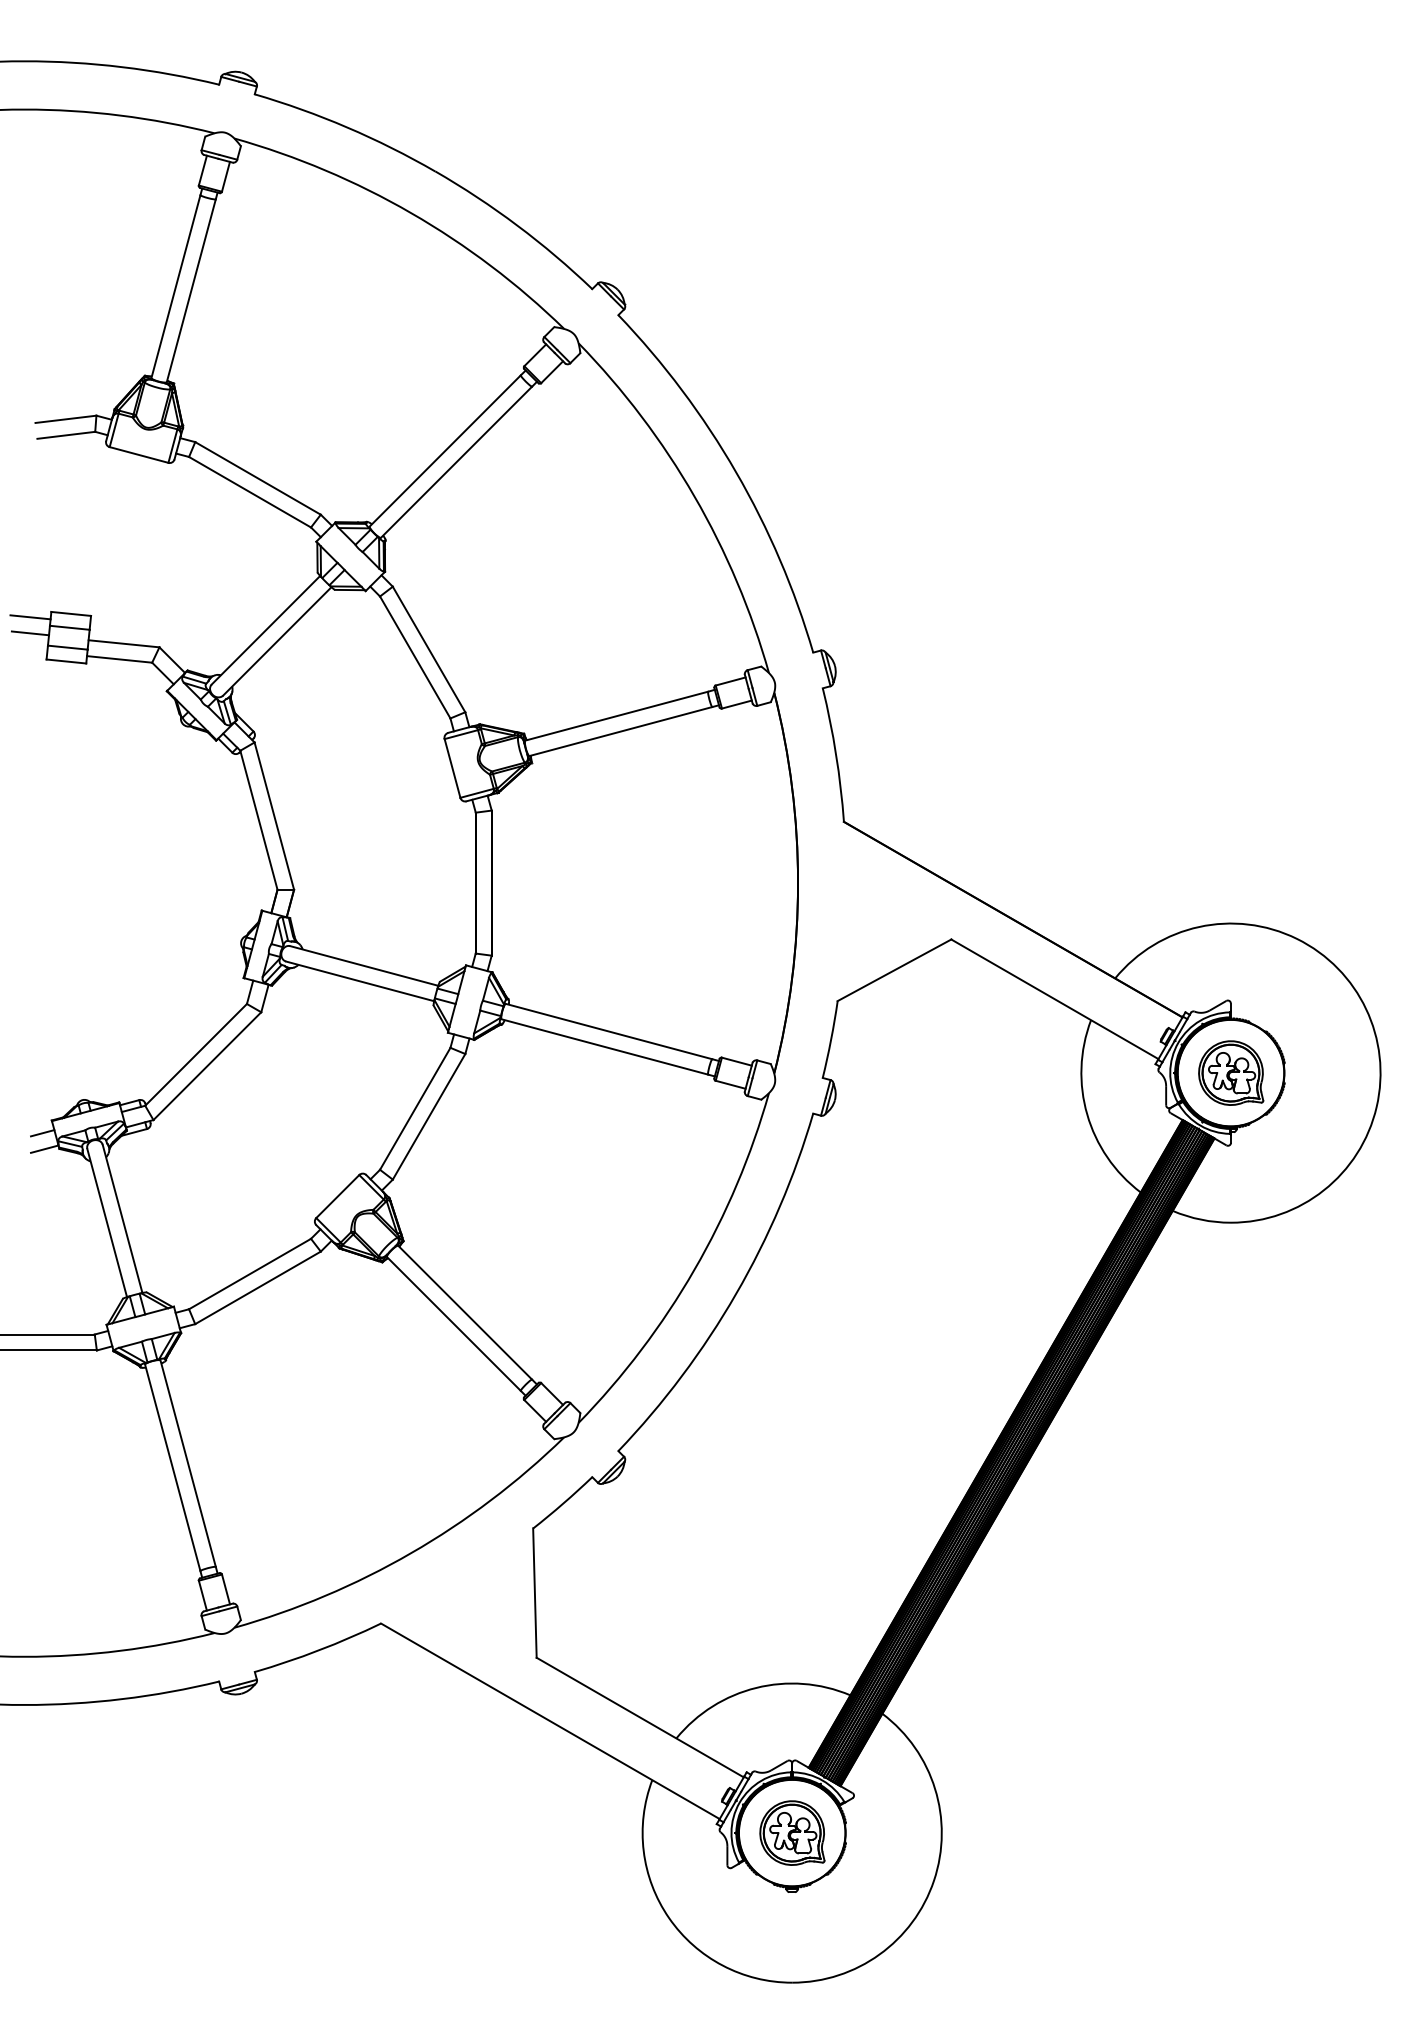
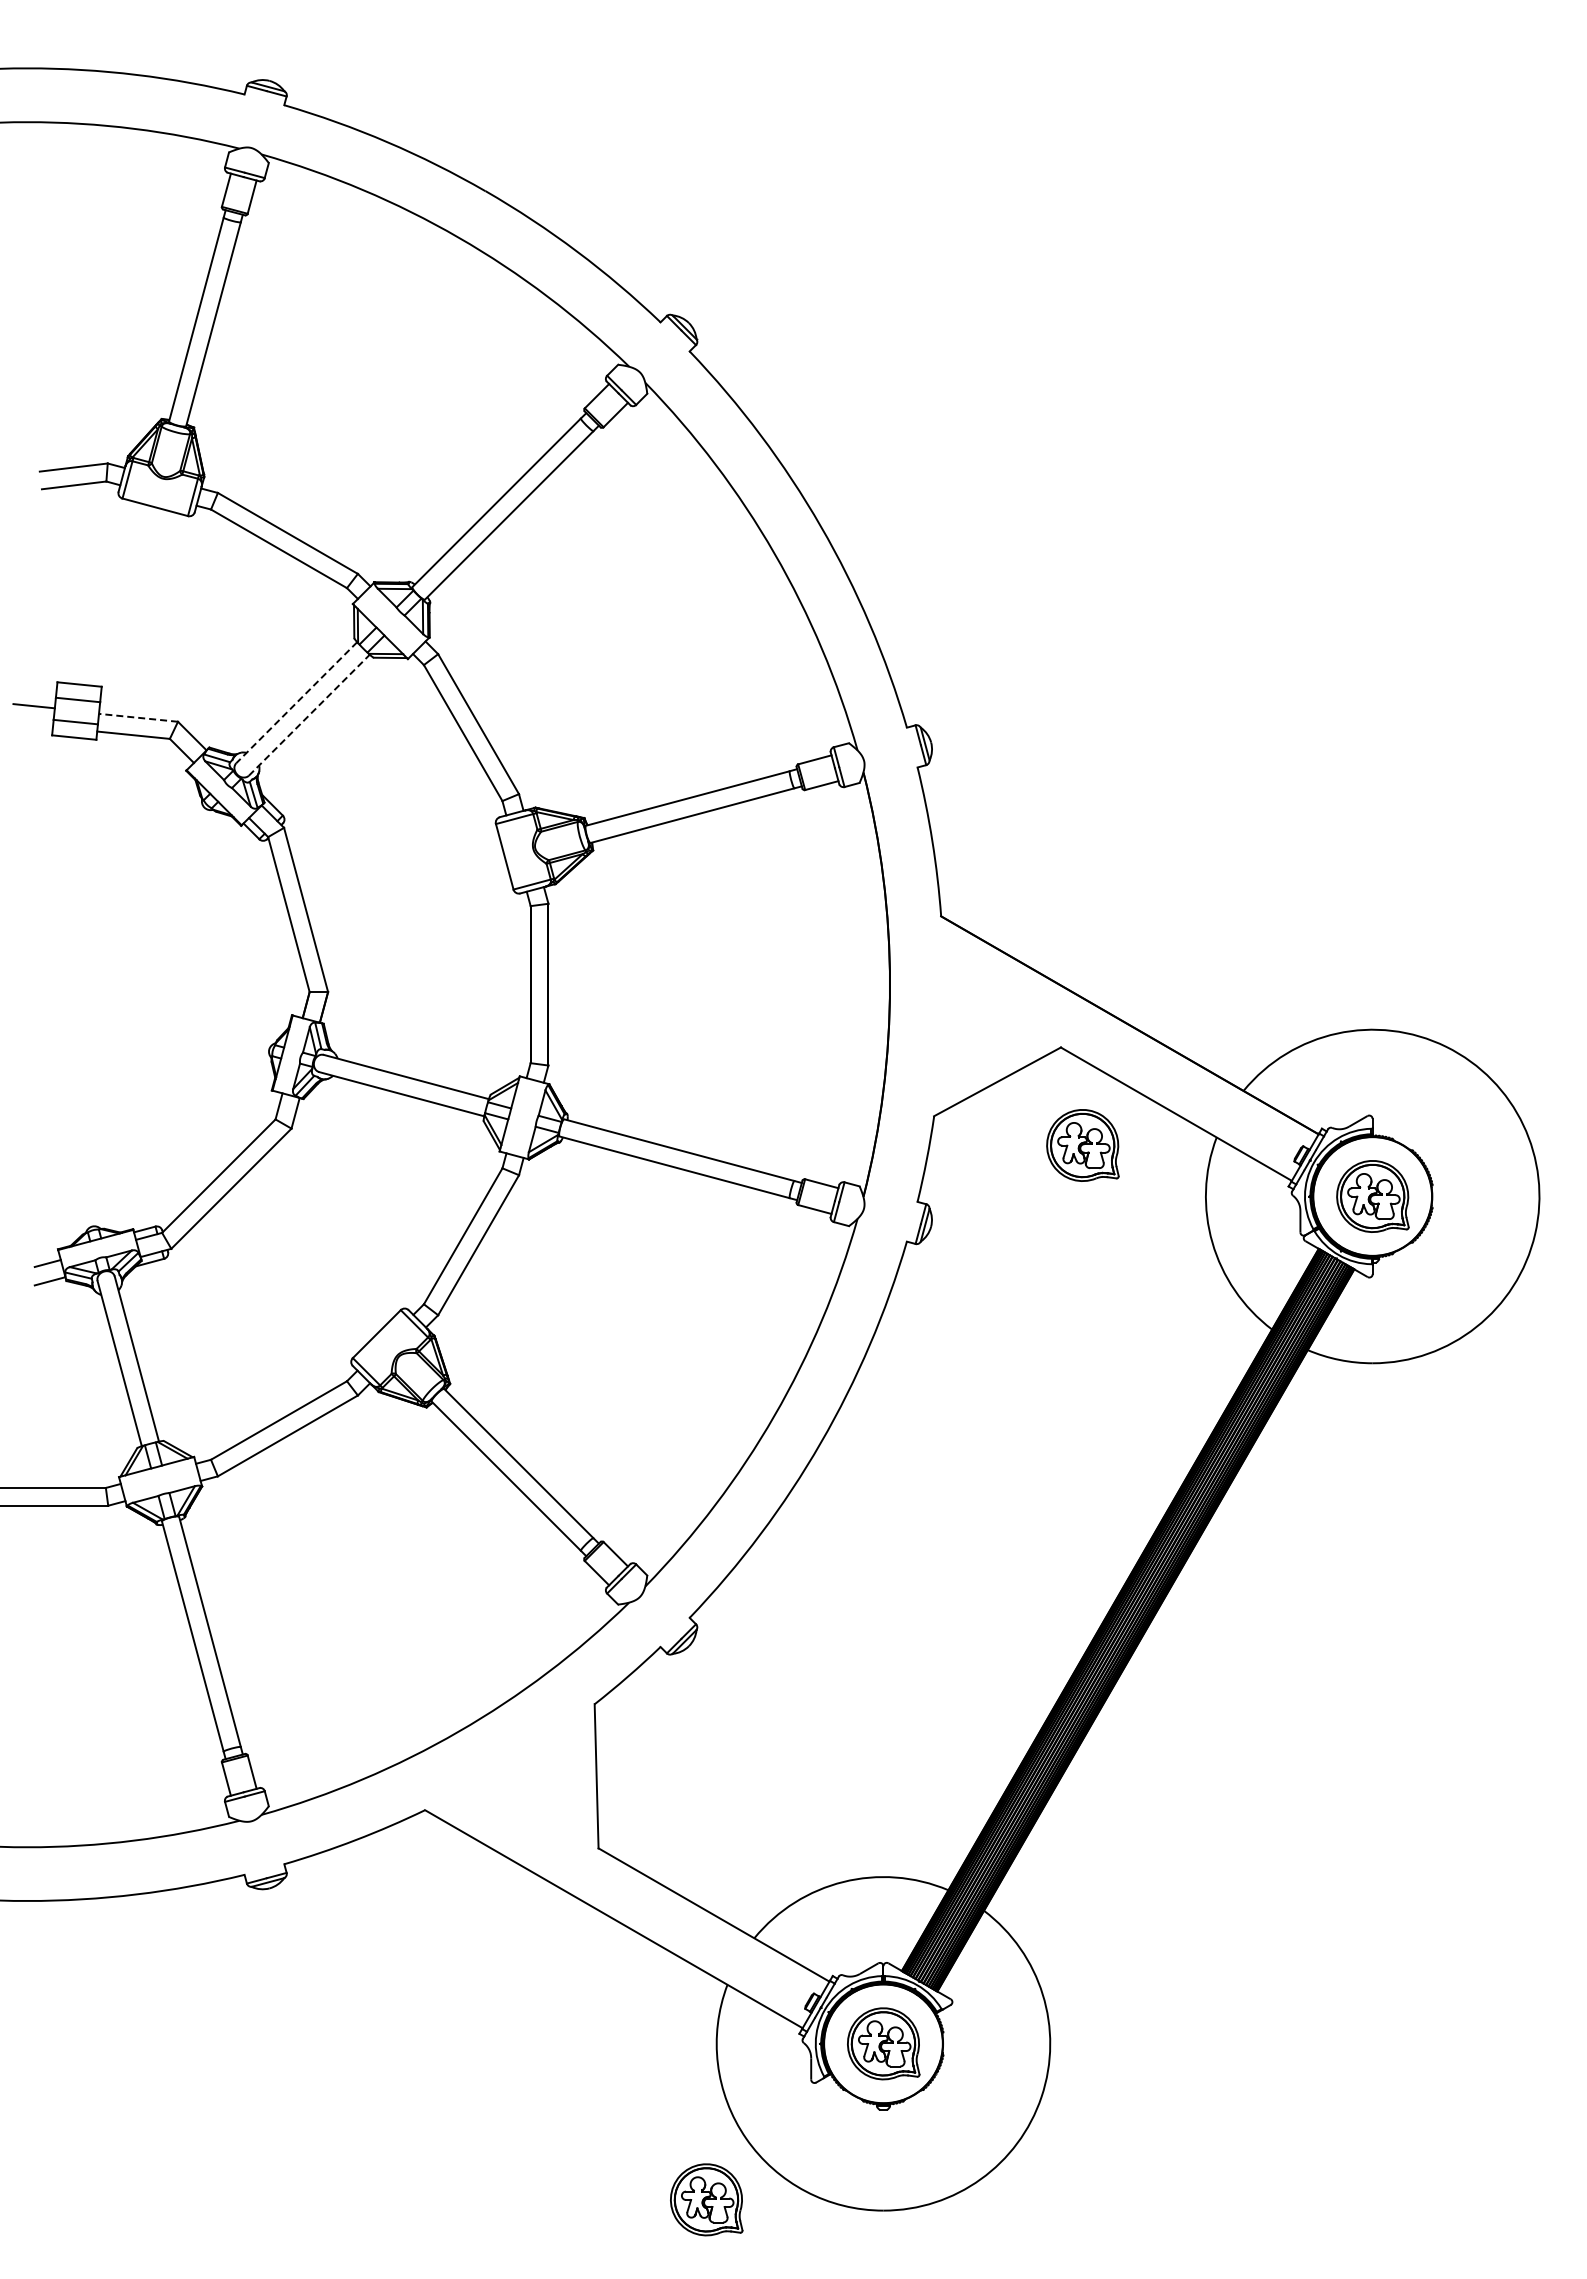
line: (29, 617) -> (33, 688), removed
line: (265, 630) -> (296, 703), solid -> dashed
line: (277, 640) -> (309, 714), solid -> dashed
line: (124, 643) -> (138, 717), solid -> dashed
part: (970, 1027) -> (1082, 1145), added
part: (633, 1972) -> (706, 2199), added

